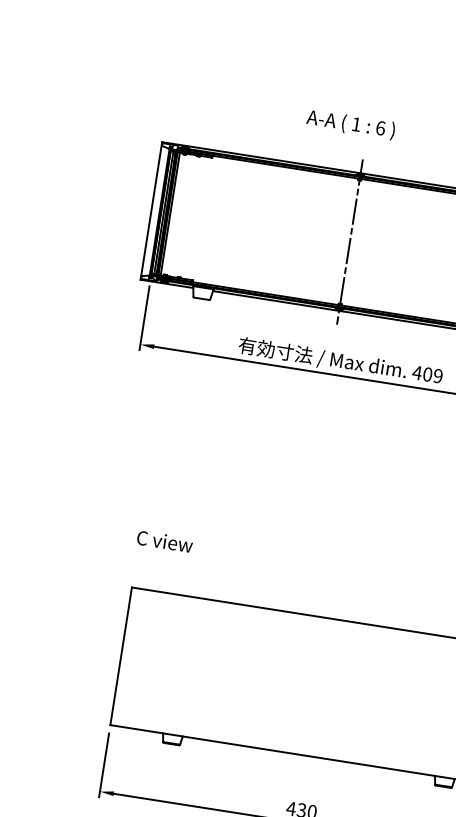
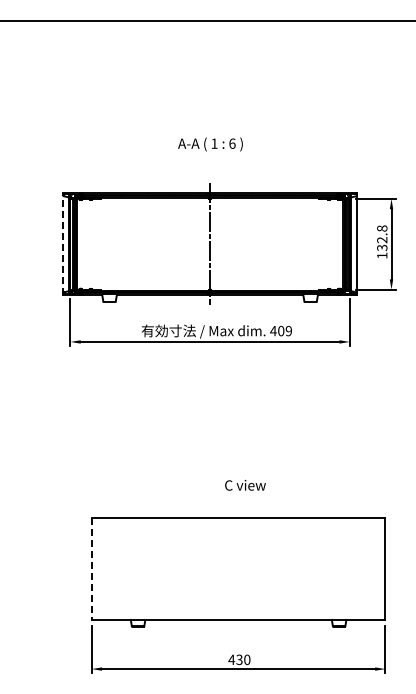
text: (350, 124) -> (210, 144), moved
line: (151, 211) -> (63, 244), solid -> dashed
text: (165, 540) -> (245, 484), moved
line: (120, 656) -> (91, 569), solid -> dashed

